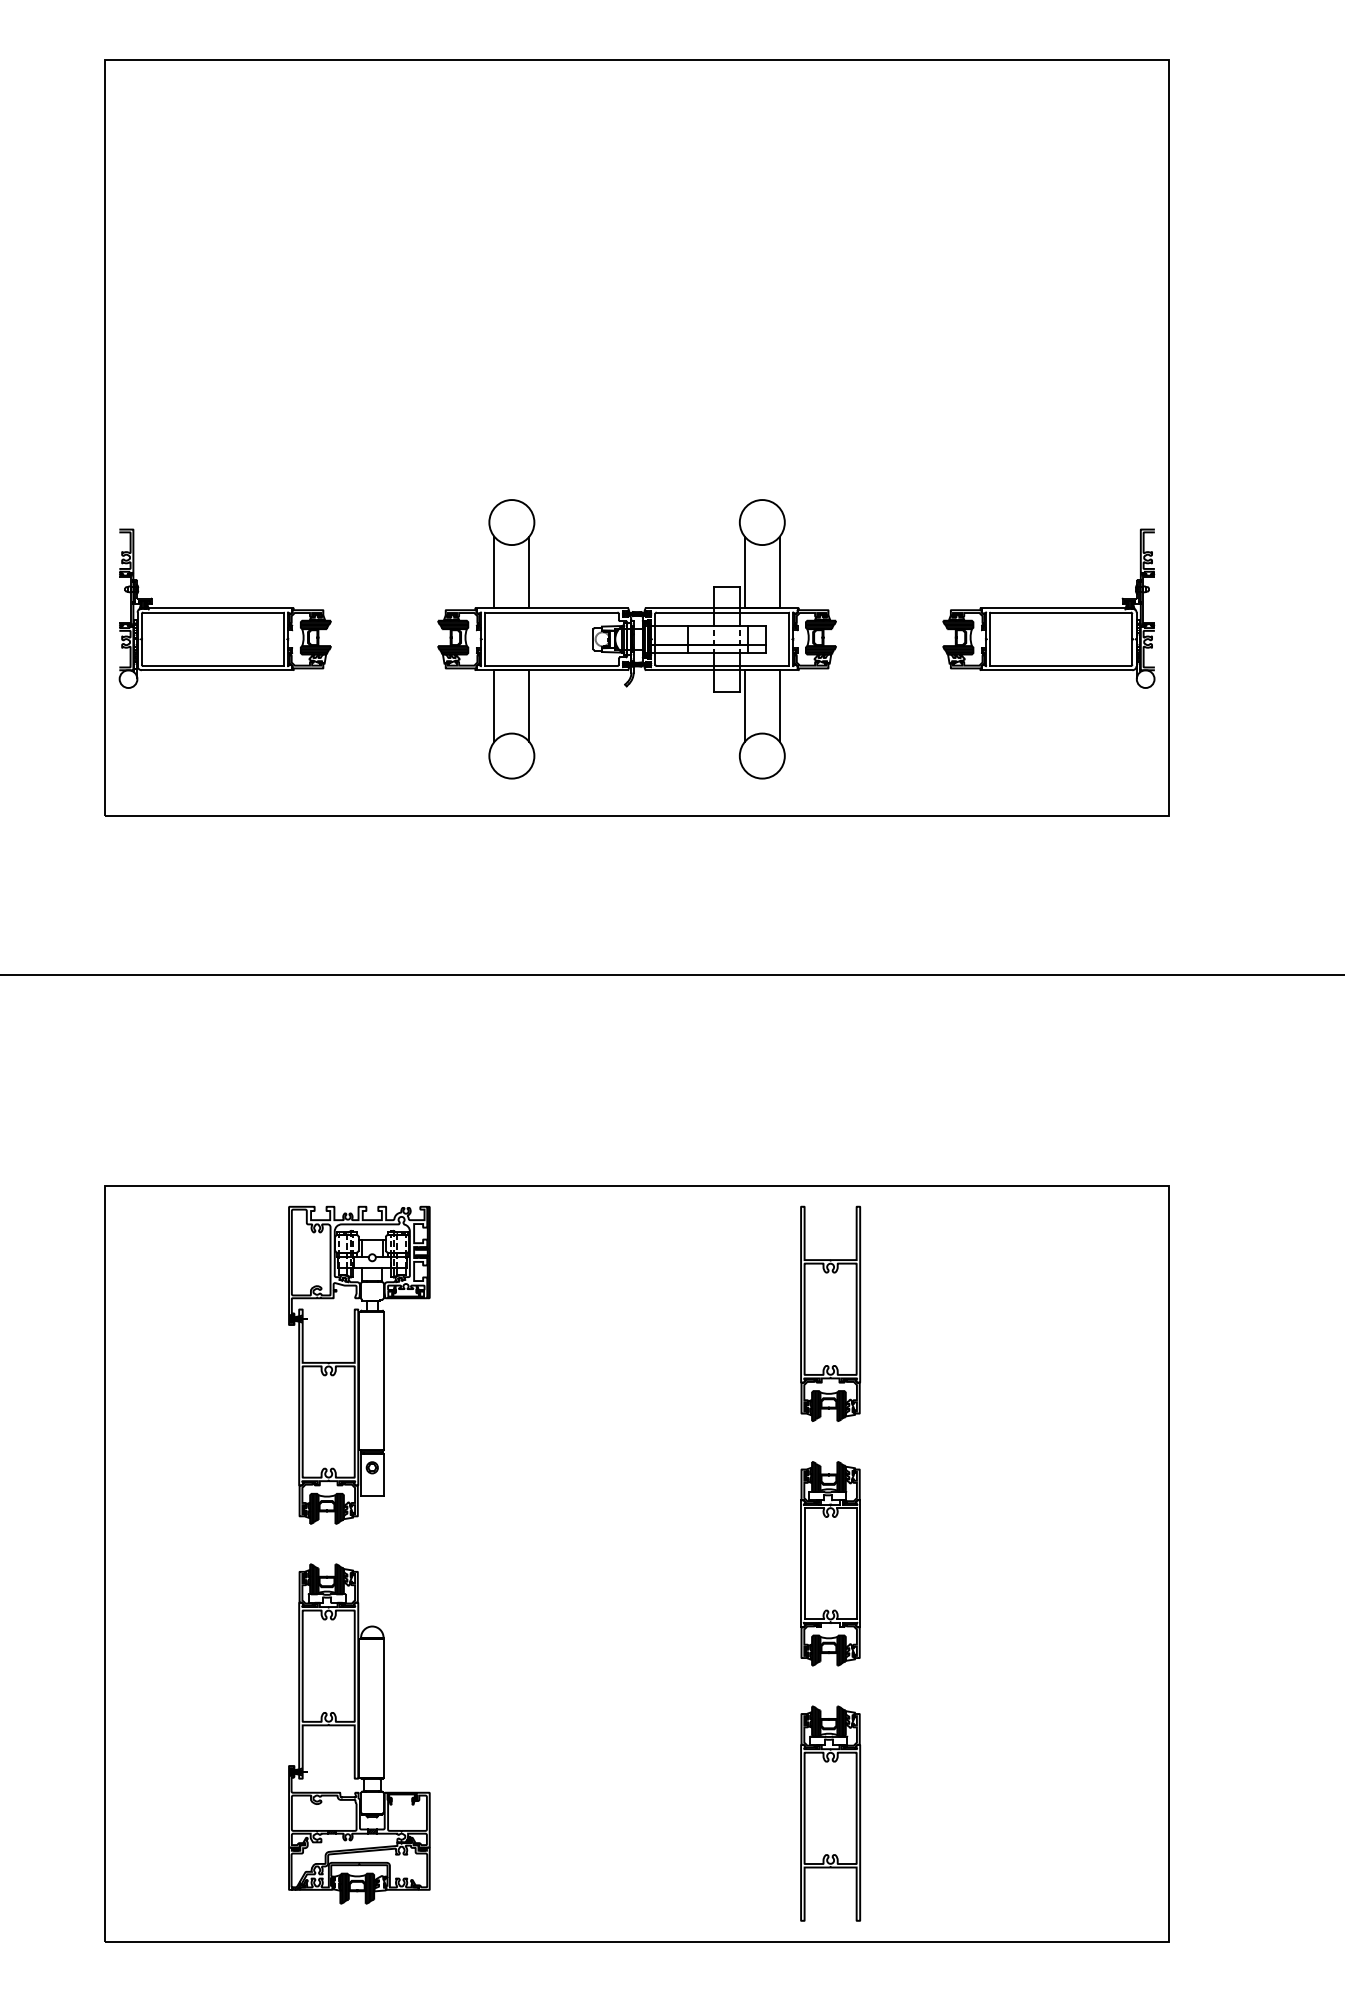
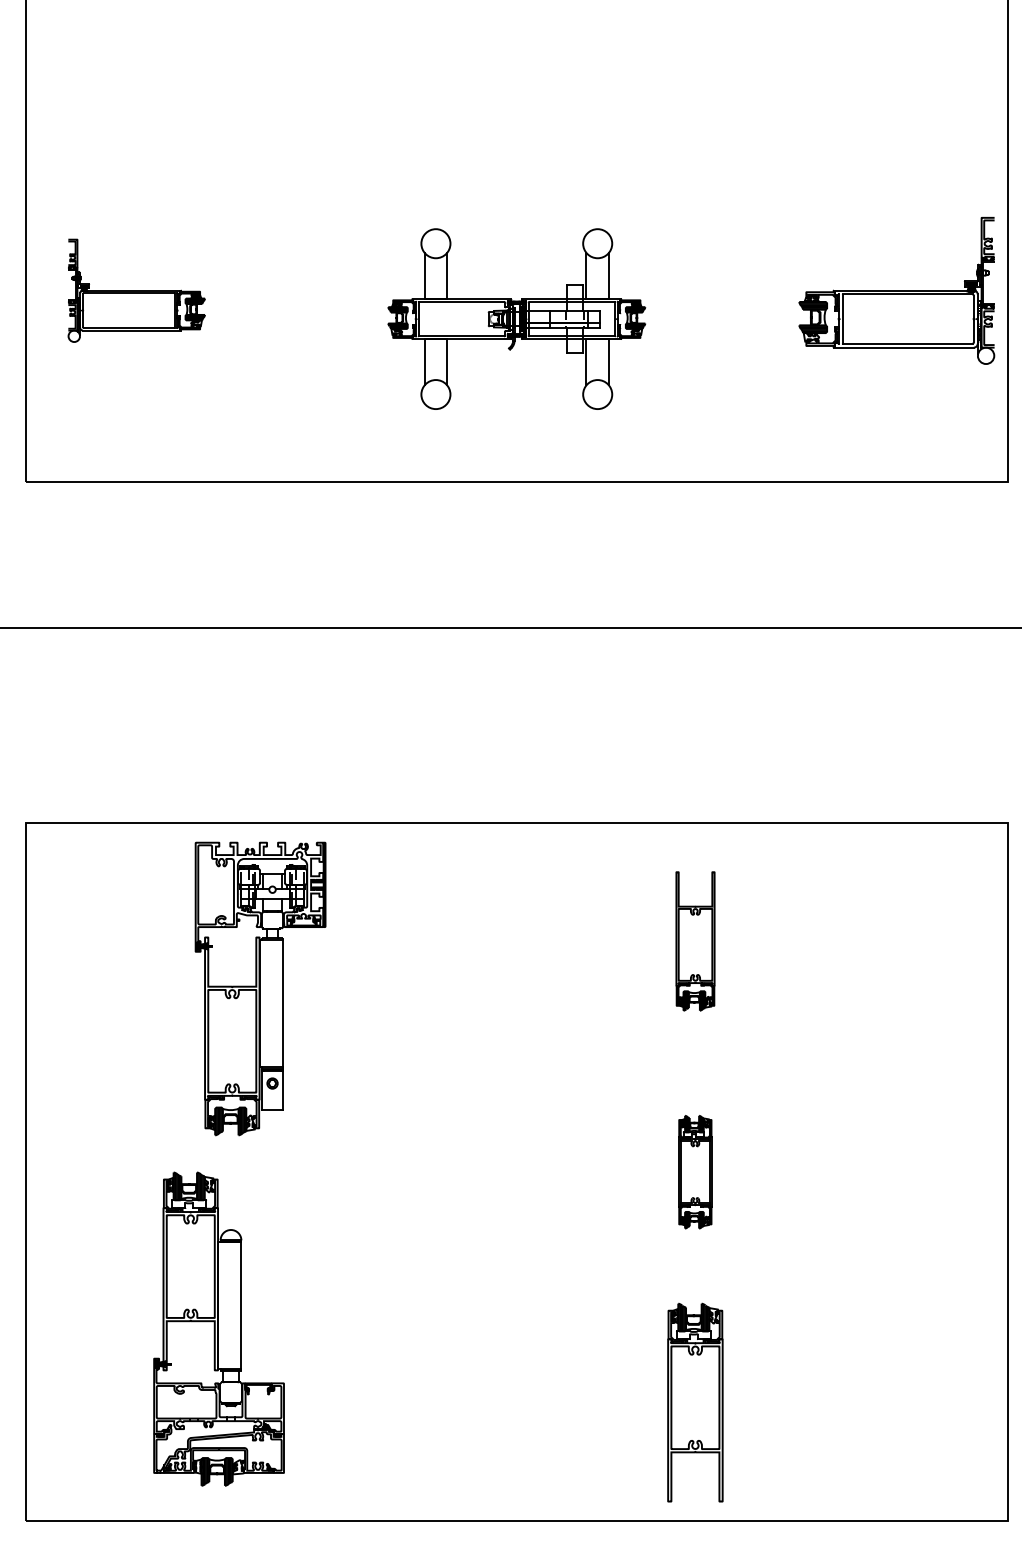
part: (224, 608) -> (136, 290), size x0.7
part: (636, 639) -> (516, 319), size x0.7
part: (830, 1313) -> (695, 941), size x0.7
part: (830, 1563) -> (695, 1171), size x0.6
part: (359, 1733) -> (219, 1328), moved

